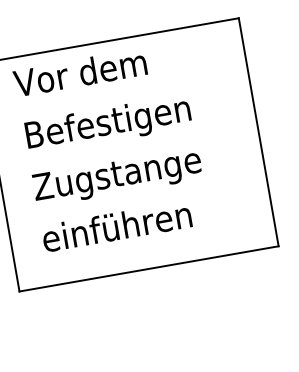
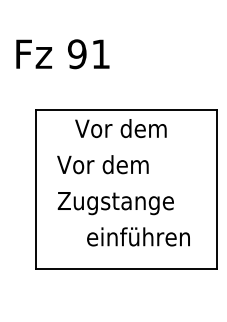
text: (79, 72) -> (120, 128), moved
text: (106, 124) -> (114, 166), Befestigen -> Vor dem
text: (116, 225) -> (138, 236), moved

